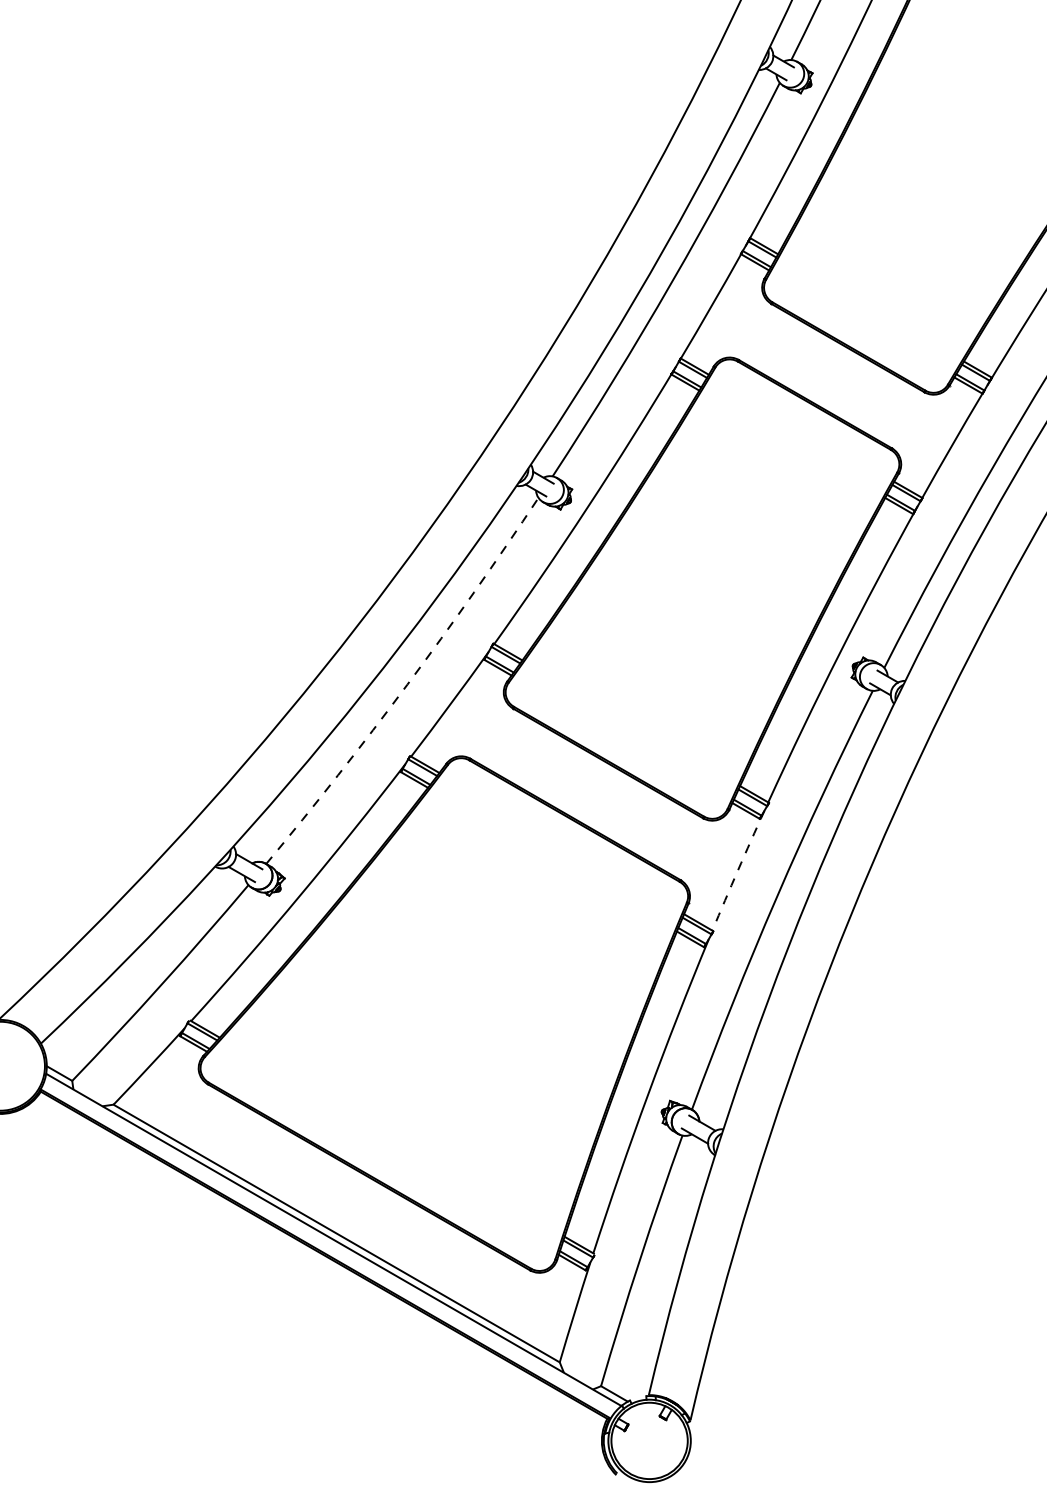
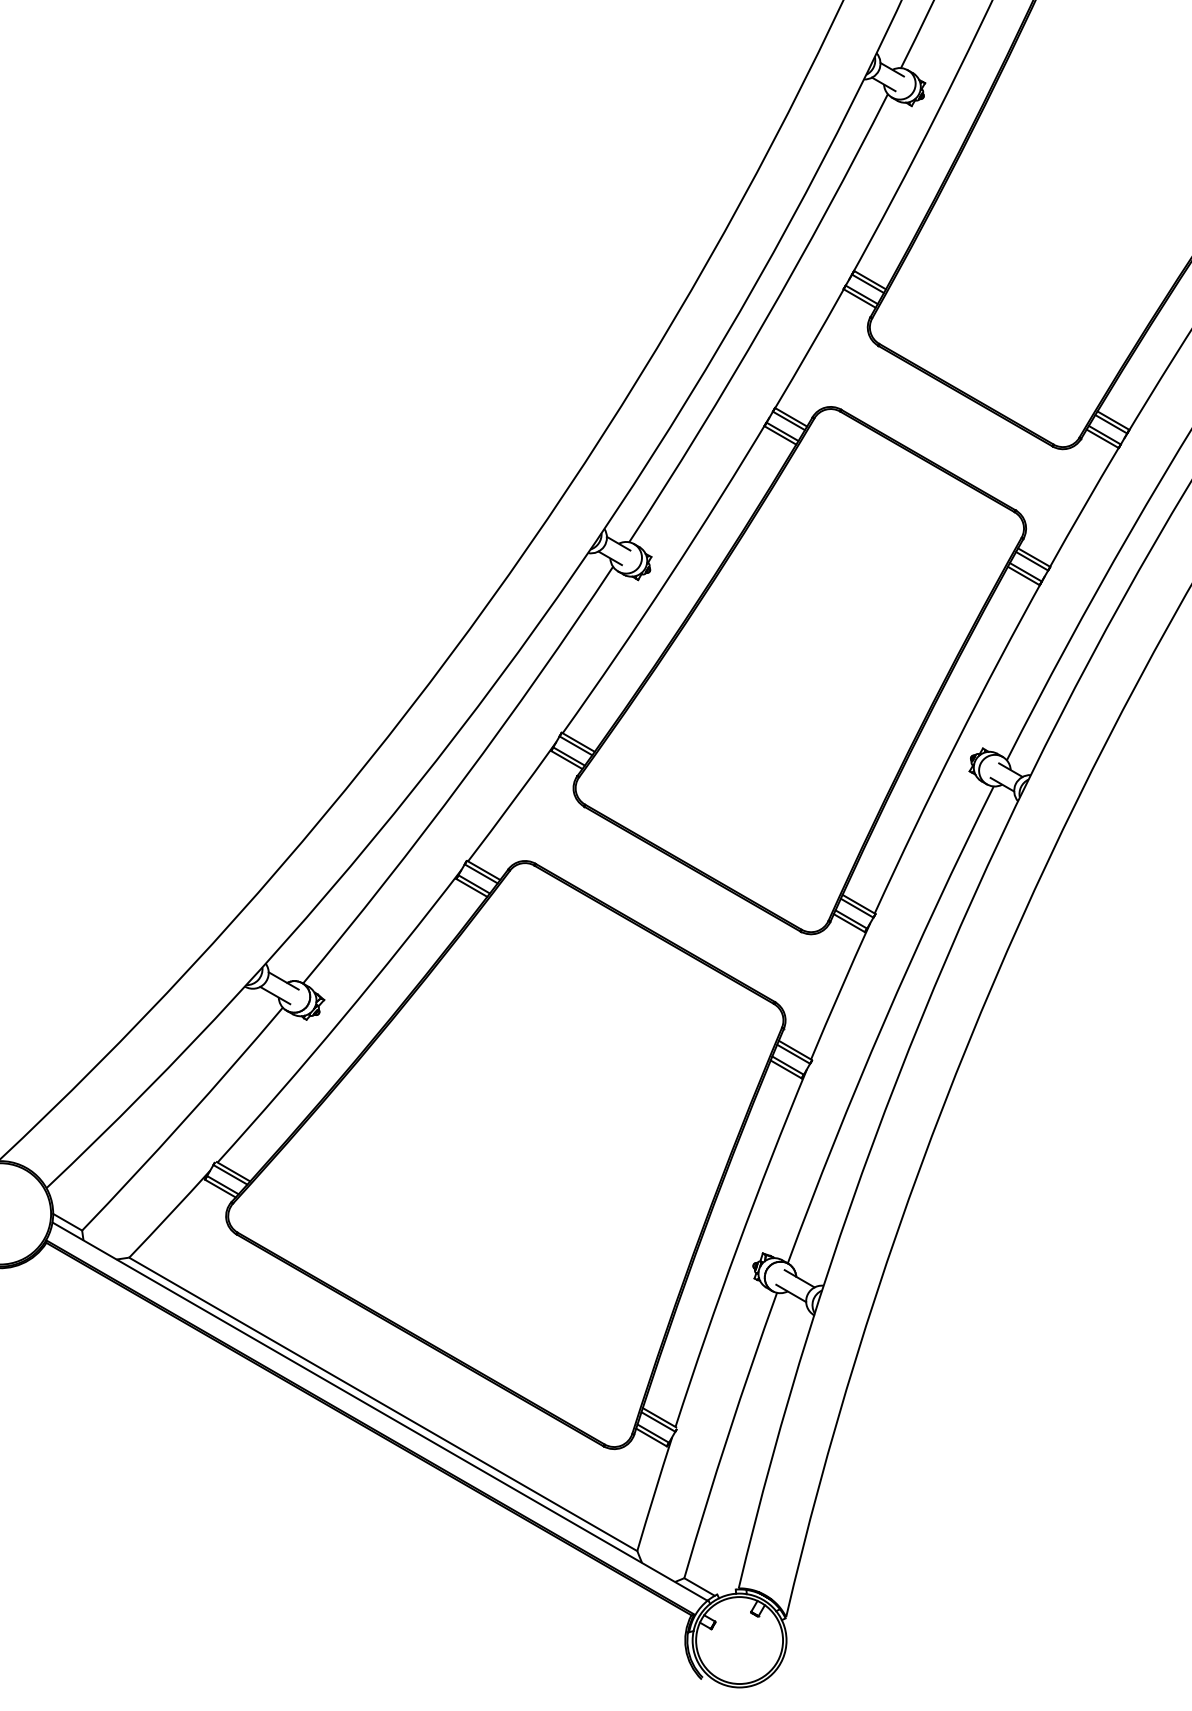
arc: (407, 684) -> (463, 779), dashed -> solid
arc: (738, 870) -> (840, 990), dashed -> solid

